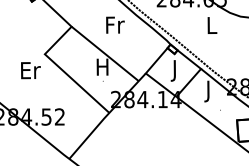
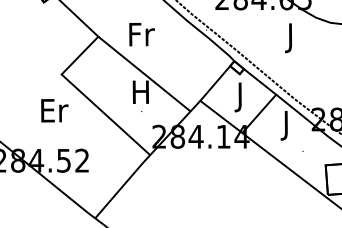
text: (115, 24) -> (142, 33), moved
text: (212, 27) -> (291, 37), L -> J
text: (30, 70) -> (54, 110), moved

